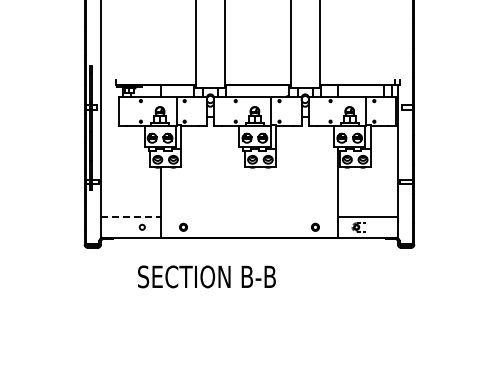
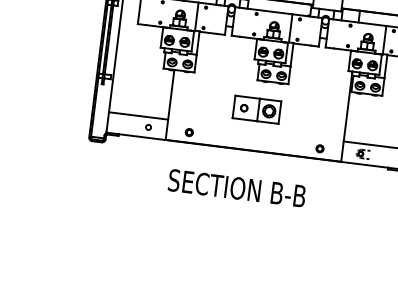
part: (247, 196) -> (256, 109), added
line: (130, 217) -> (138, 116), dashed -> solid
text: (206, 276) -> (236, 187), moved

